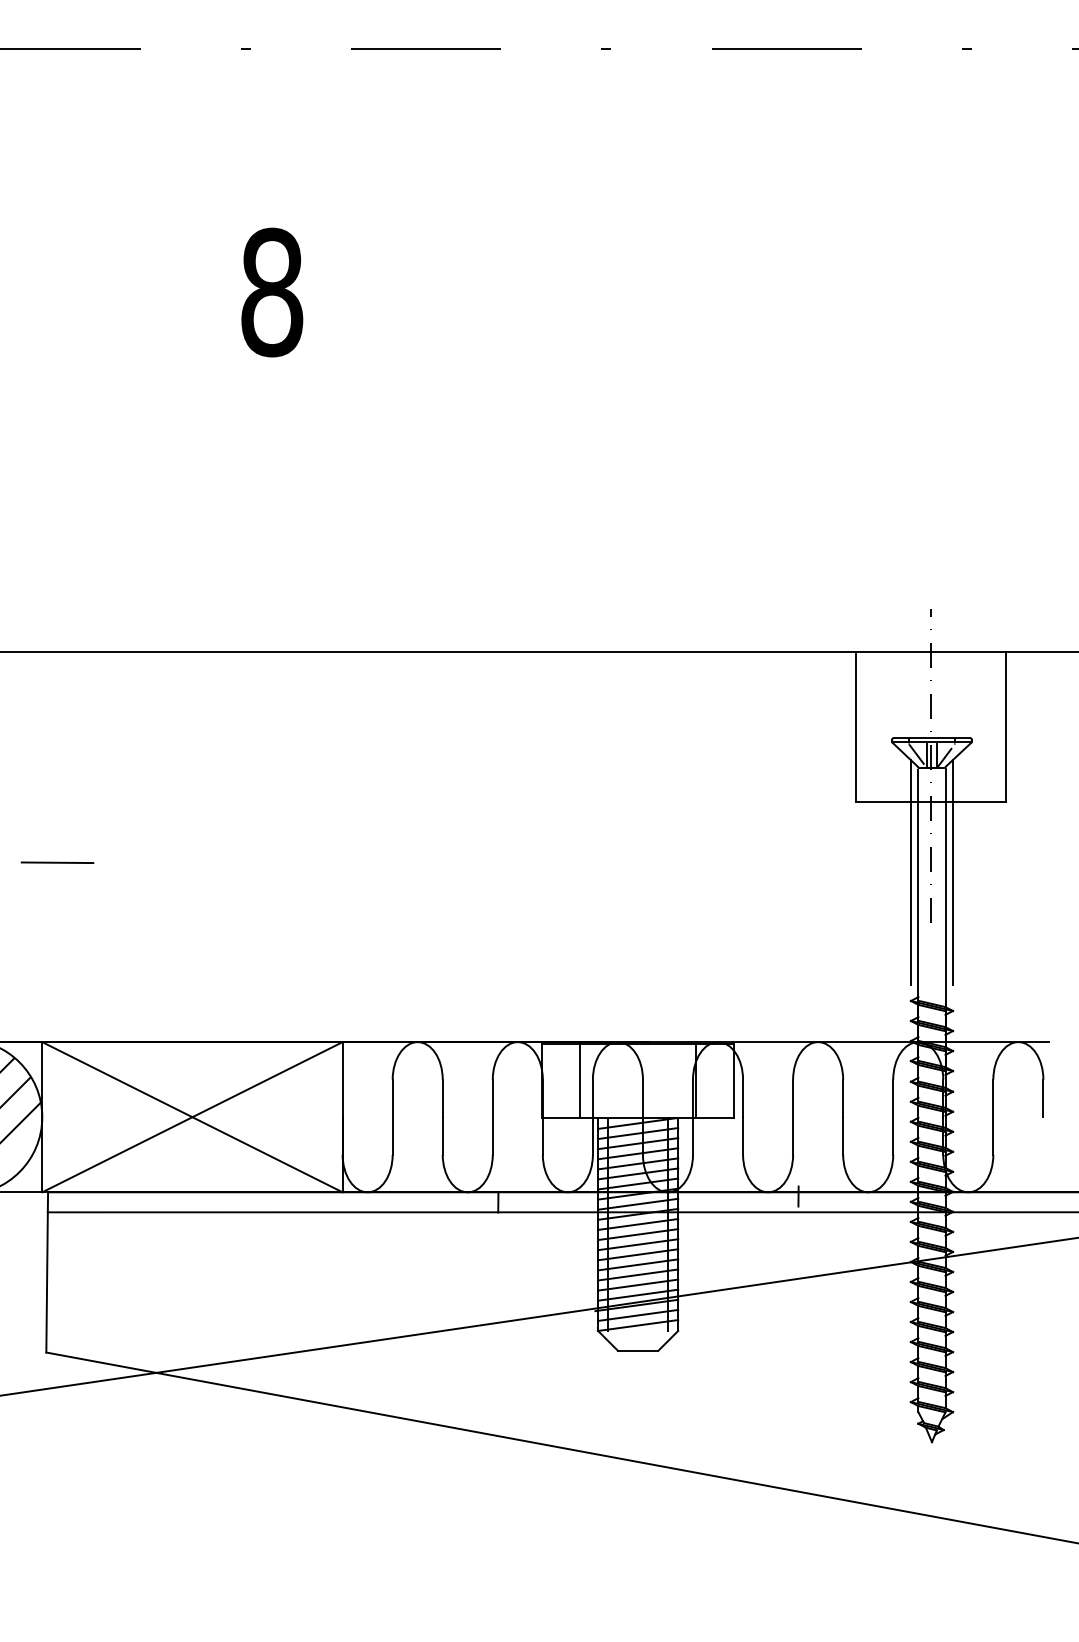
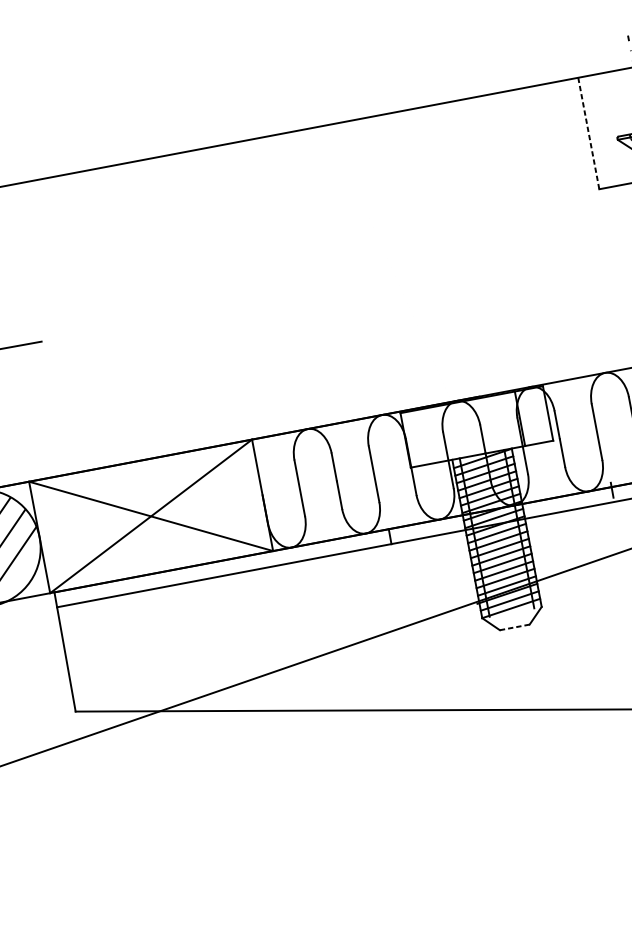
line: (855, 727) -> (588, 134), solid -> dashed
line: (580, 1080) -> (434, 434), removed
line: (638, 1350) -> (514, 627), solid -> dashed

